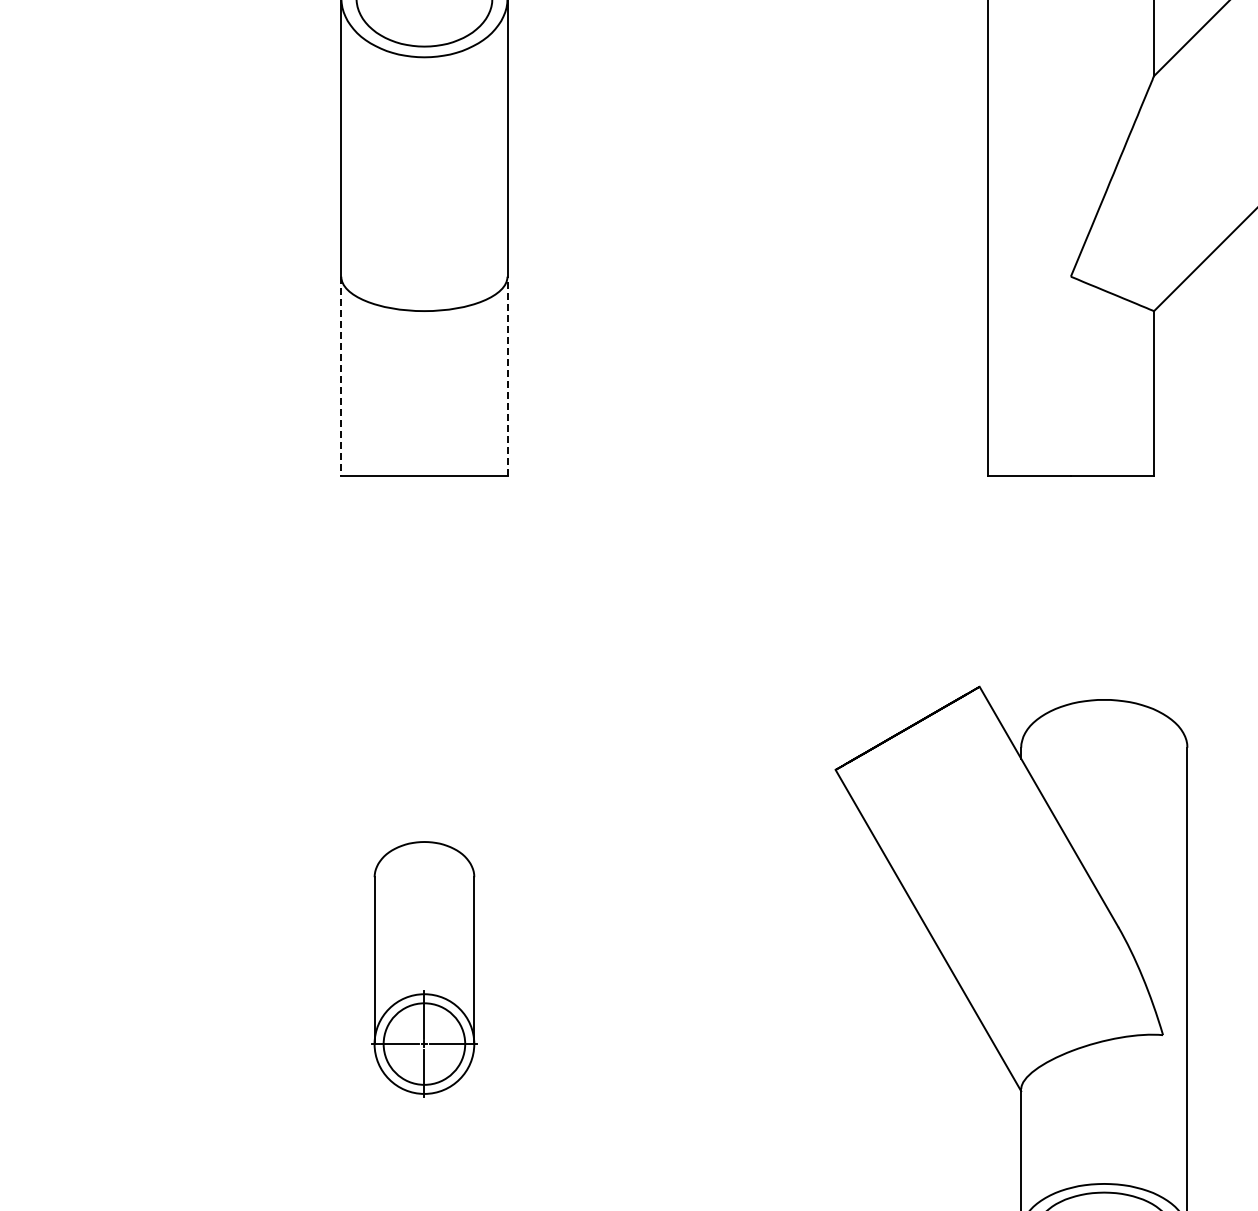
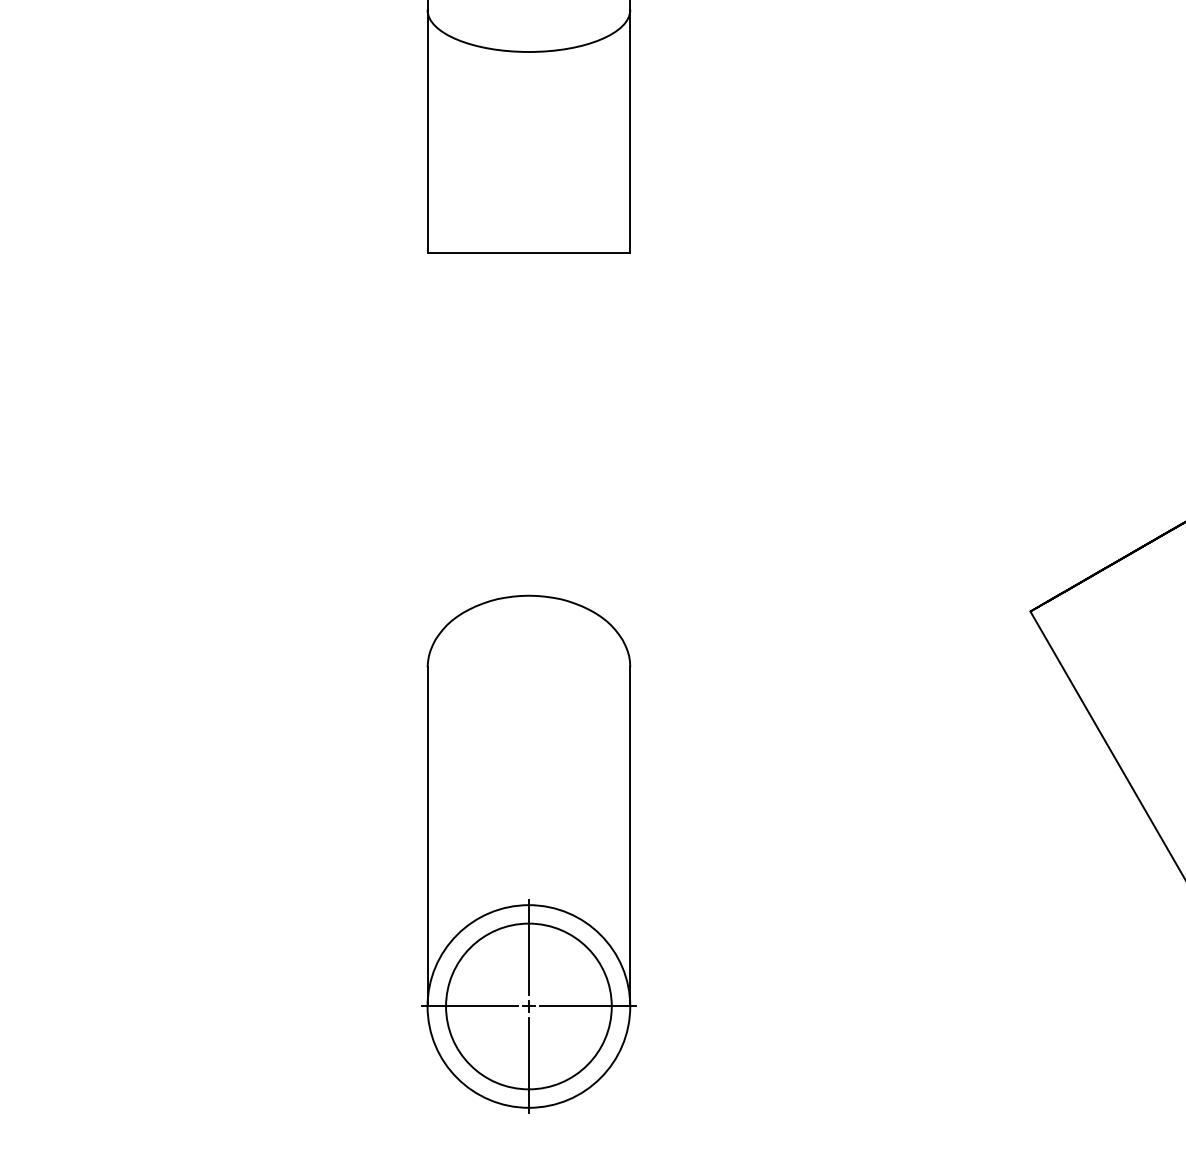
line: (341, 376) -> (427, 131), dashed -> solid
line: (507, 376) -> (630, 131), dashed -> solid
part: (424, 969) -> (529, 854), size x1.67

